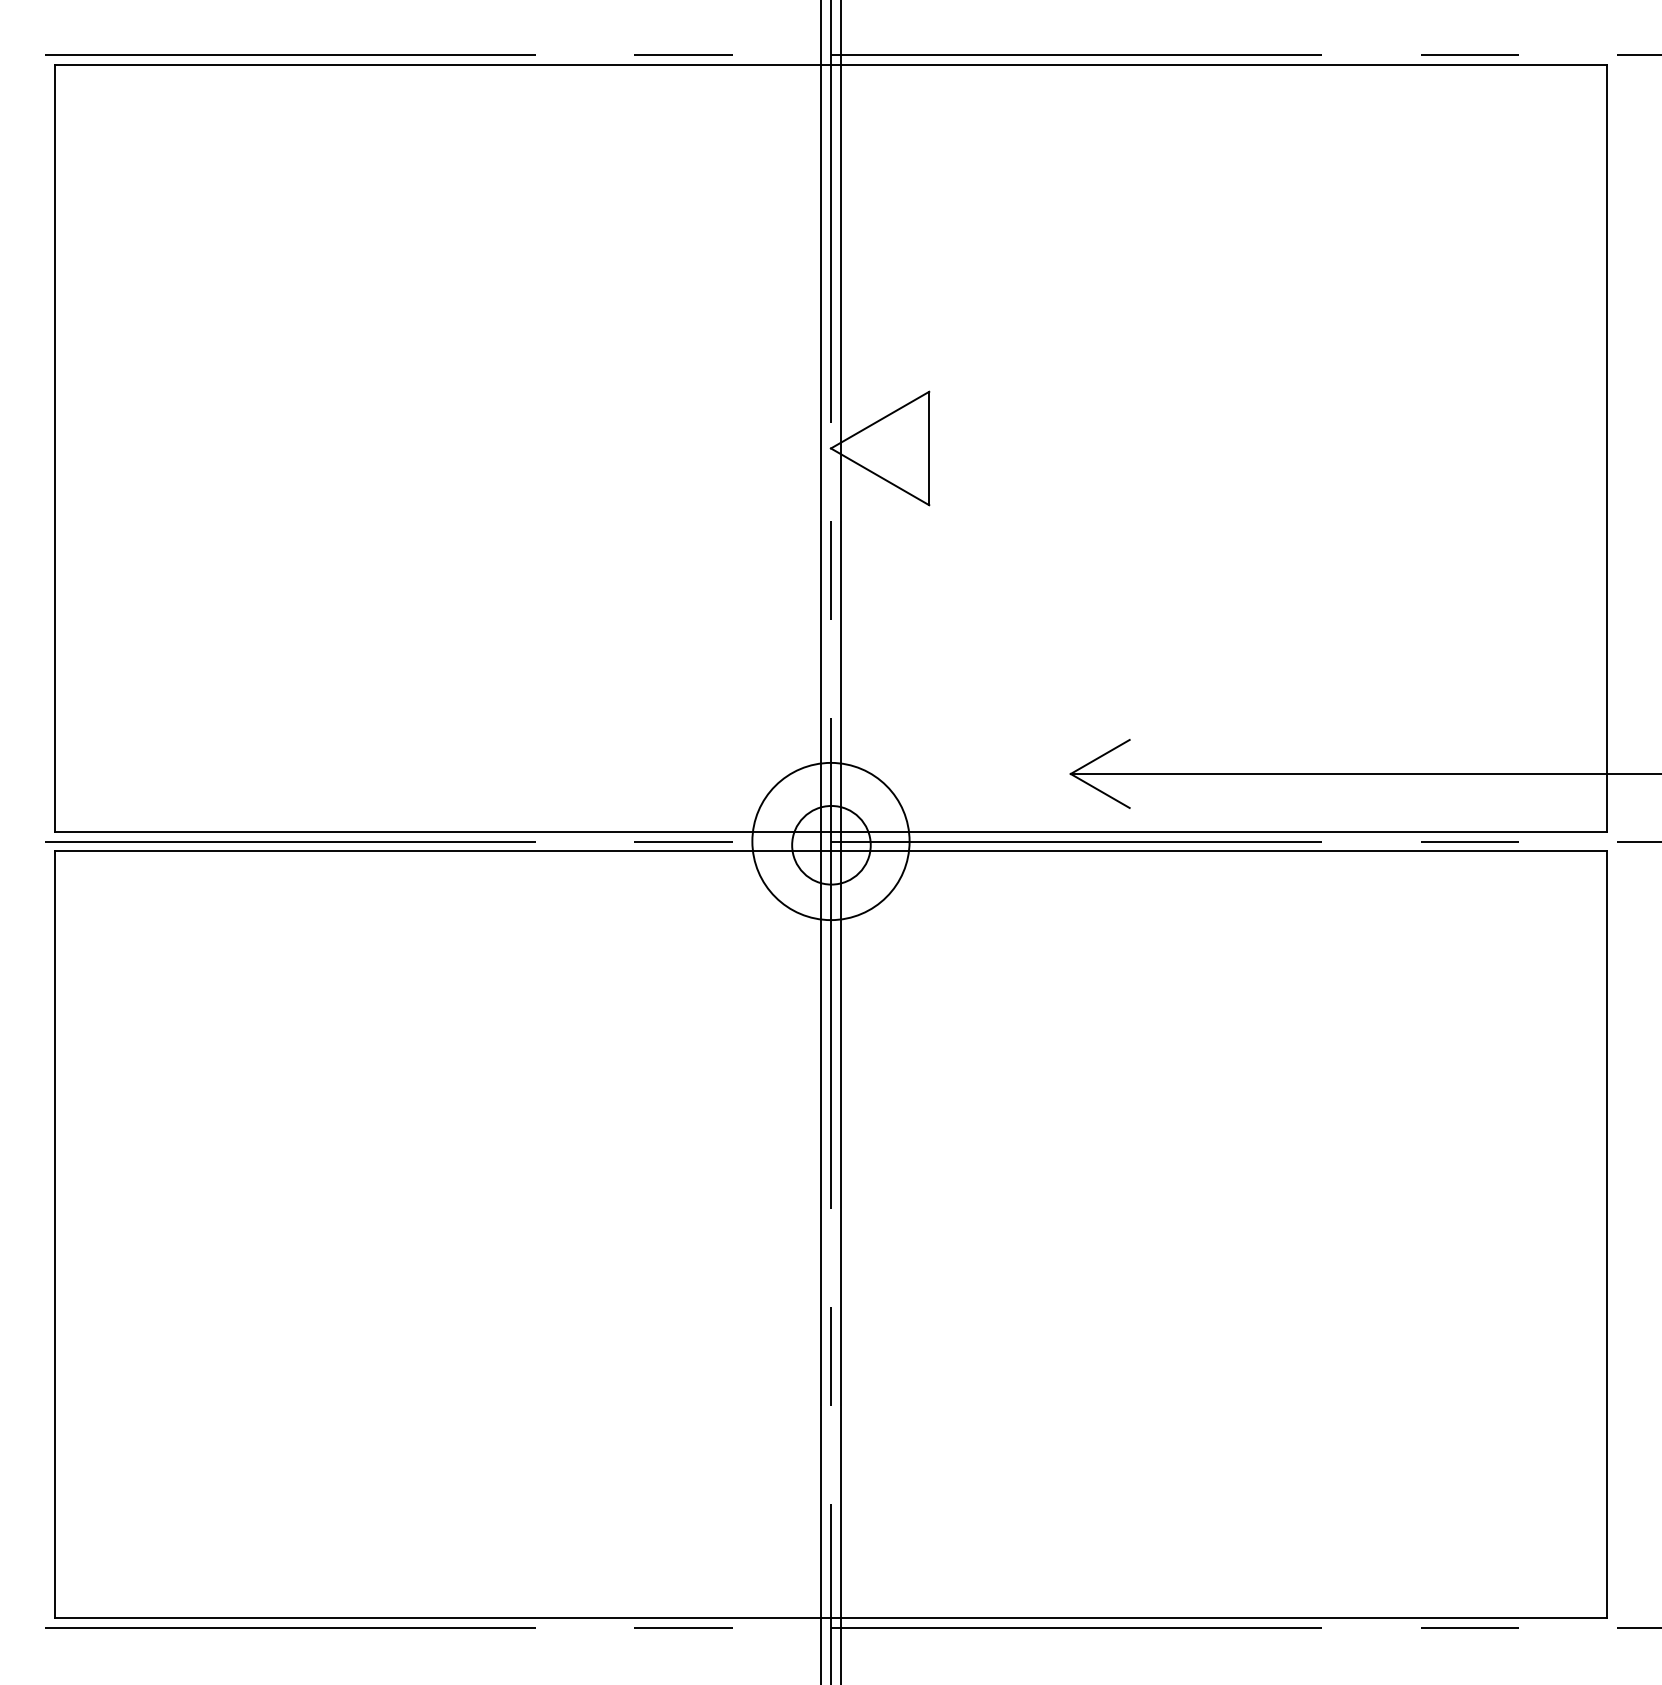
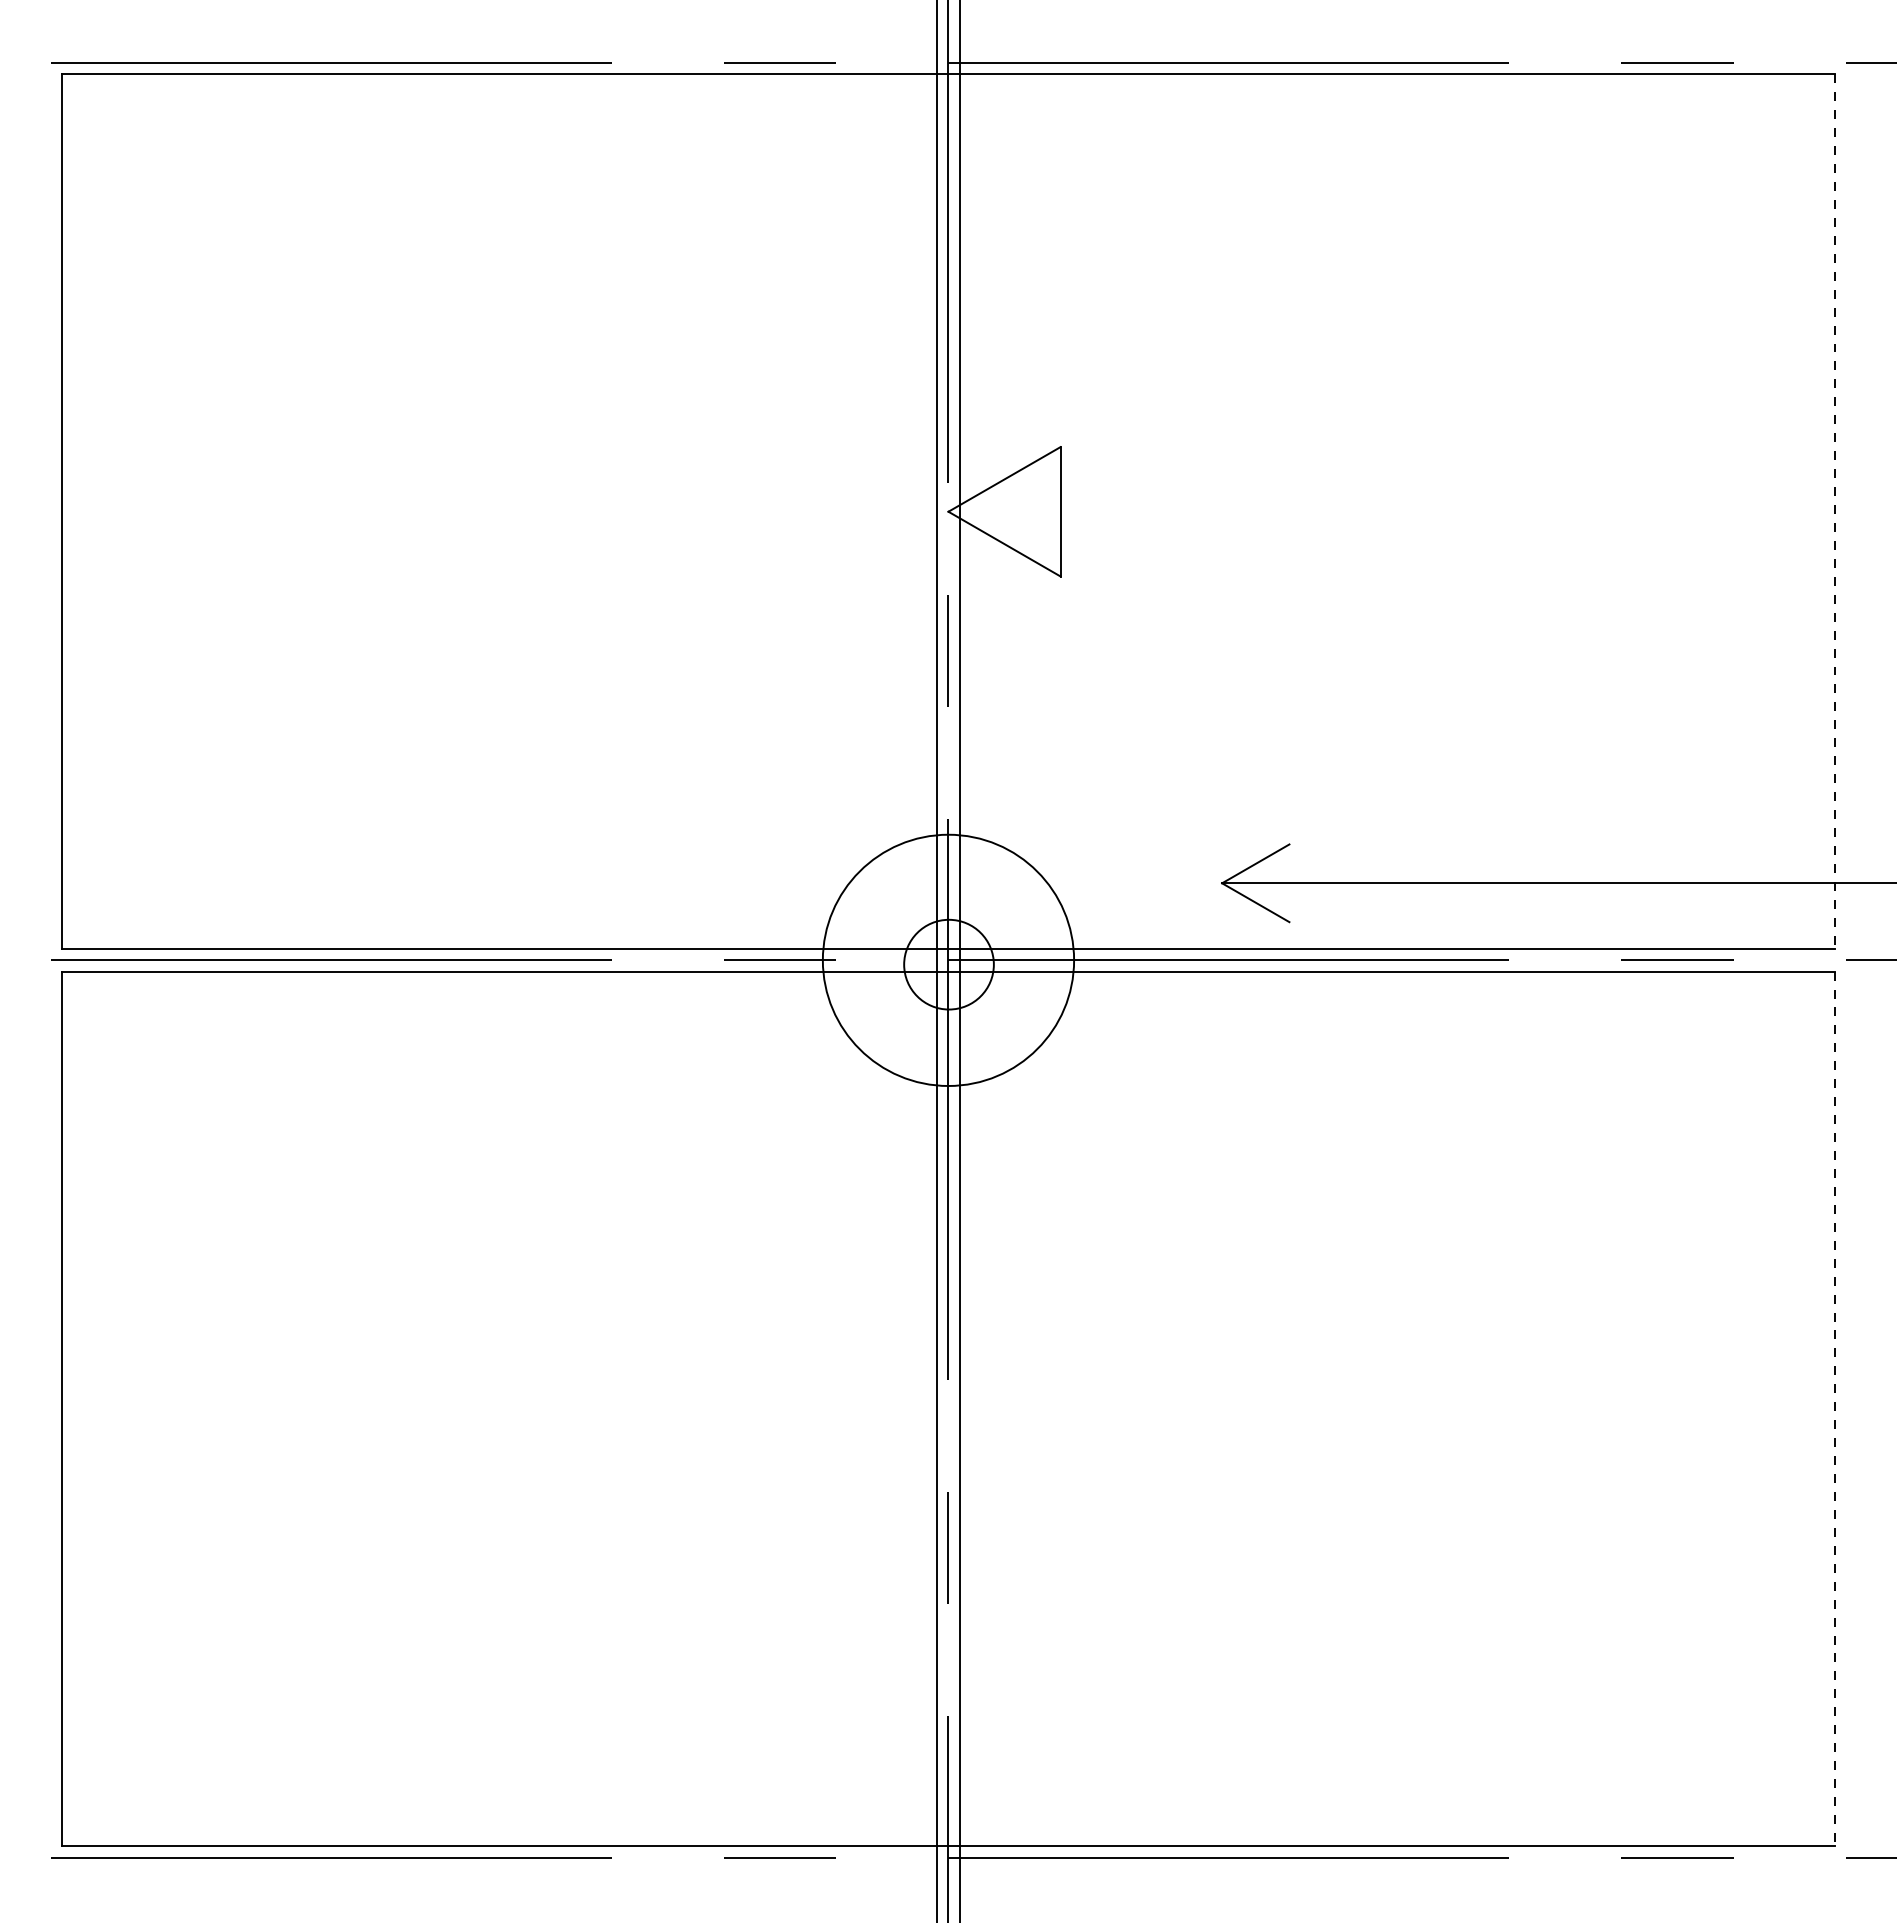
line: (1607, 448) -> (1834, 511), solid -> dashed
circle: (830, 841) -> (947, 960), size x1.4
line: (1607, 1235) -> (1834, 1410), solid -> dashed

